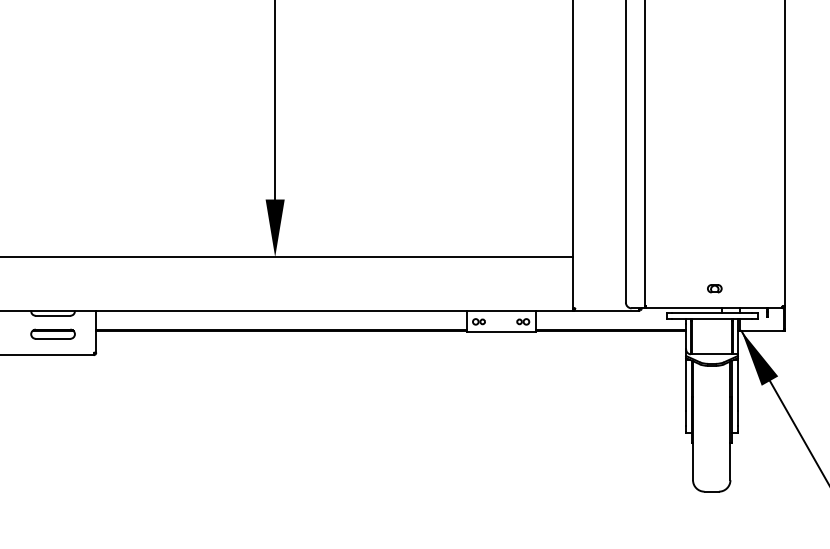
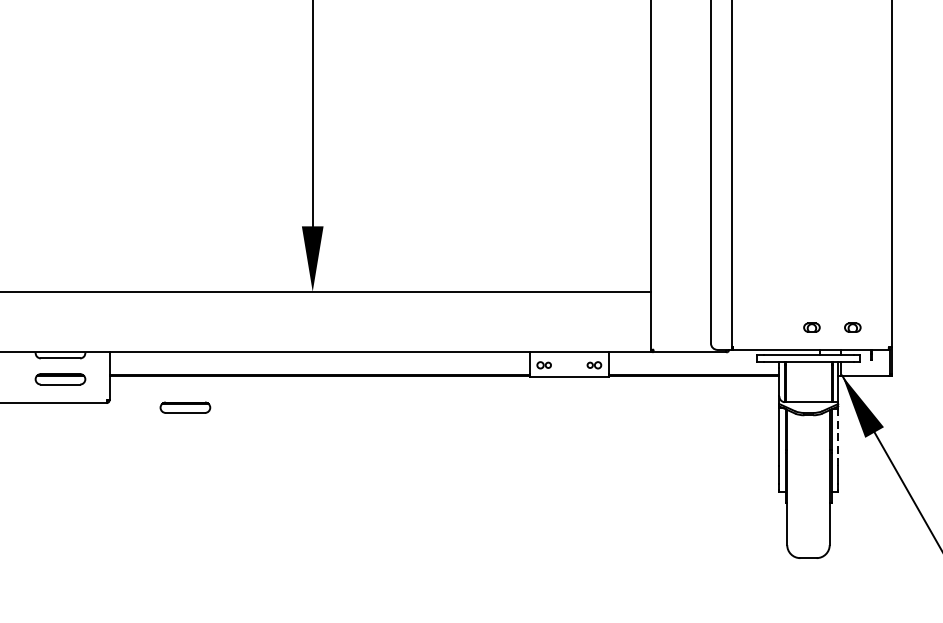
part: (750, 288) -> (852, 327), added
part: (162, 358) -> (184, 406), added
line: (737, 384) -> (837, 436), solid -> dashed

